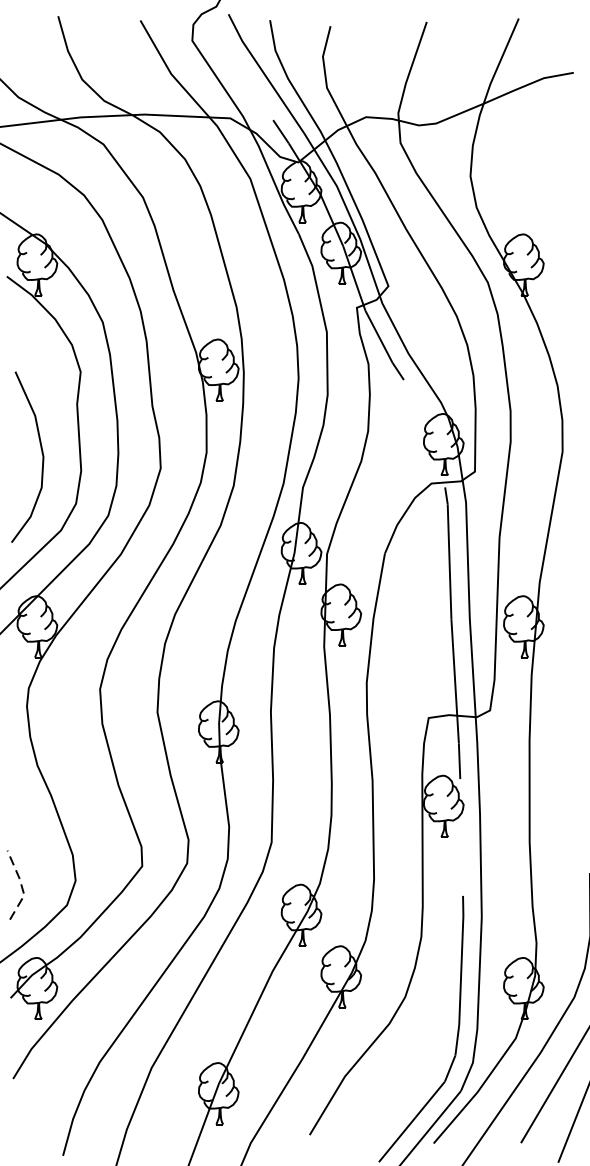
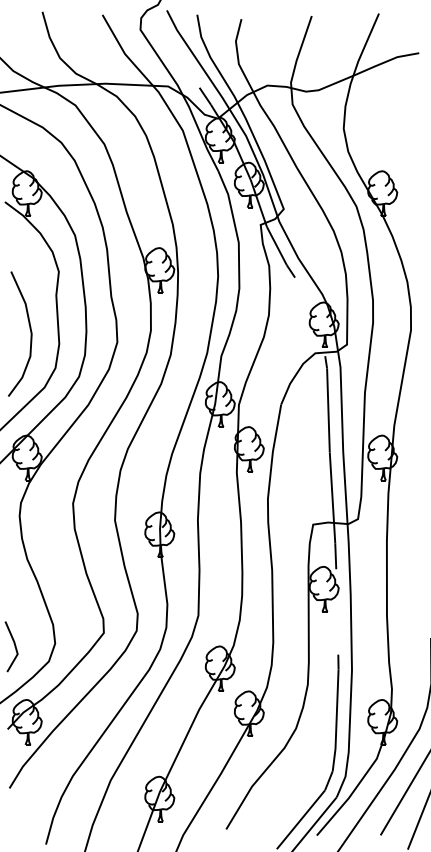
line: (21, 884) -> (15, 646), dashed -> solid

